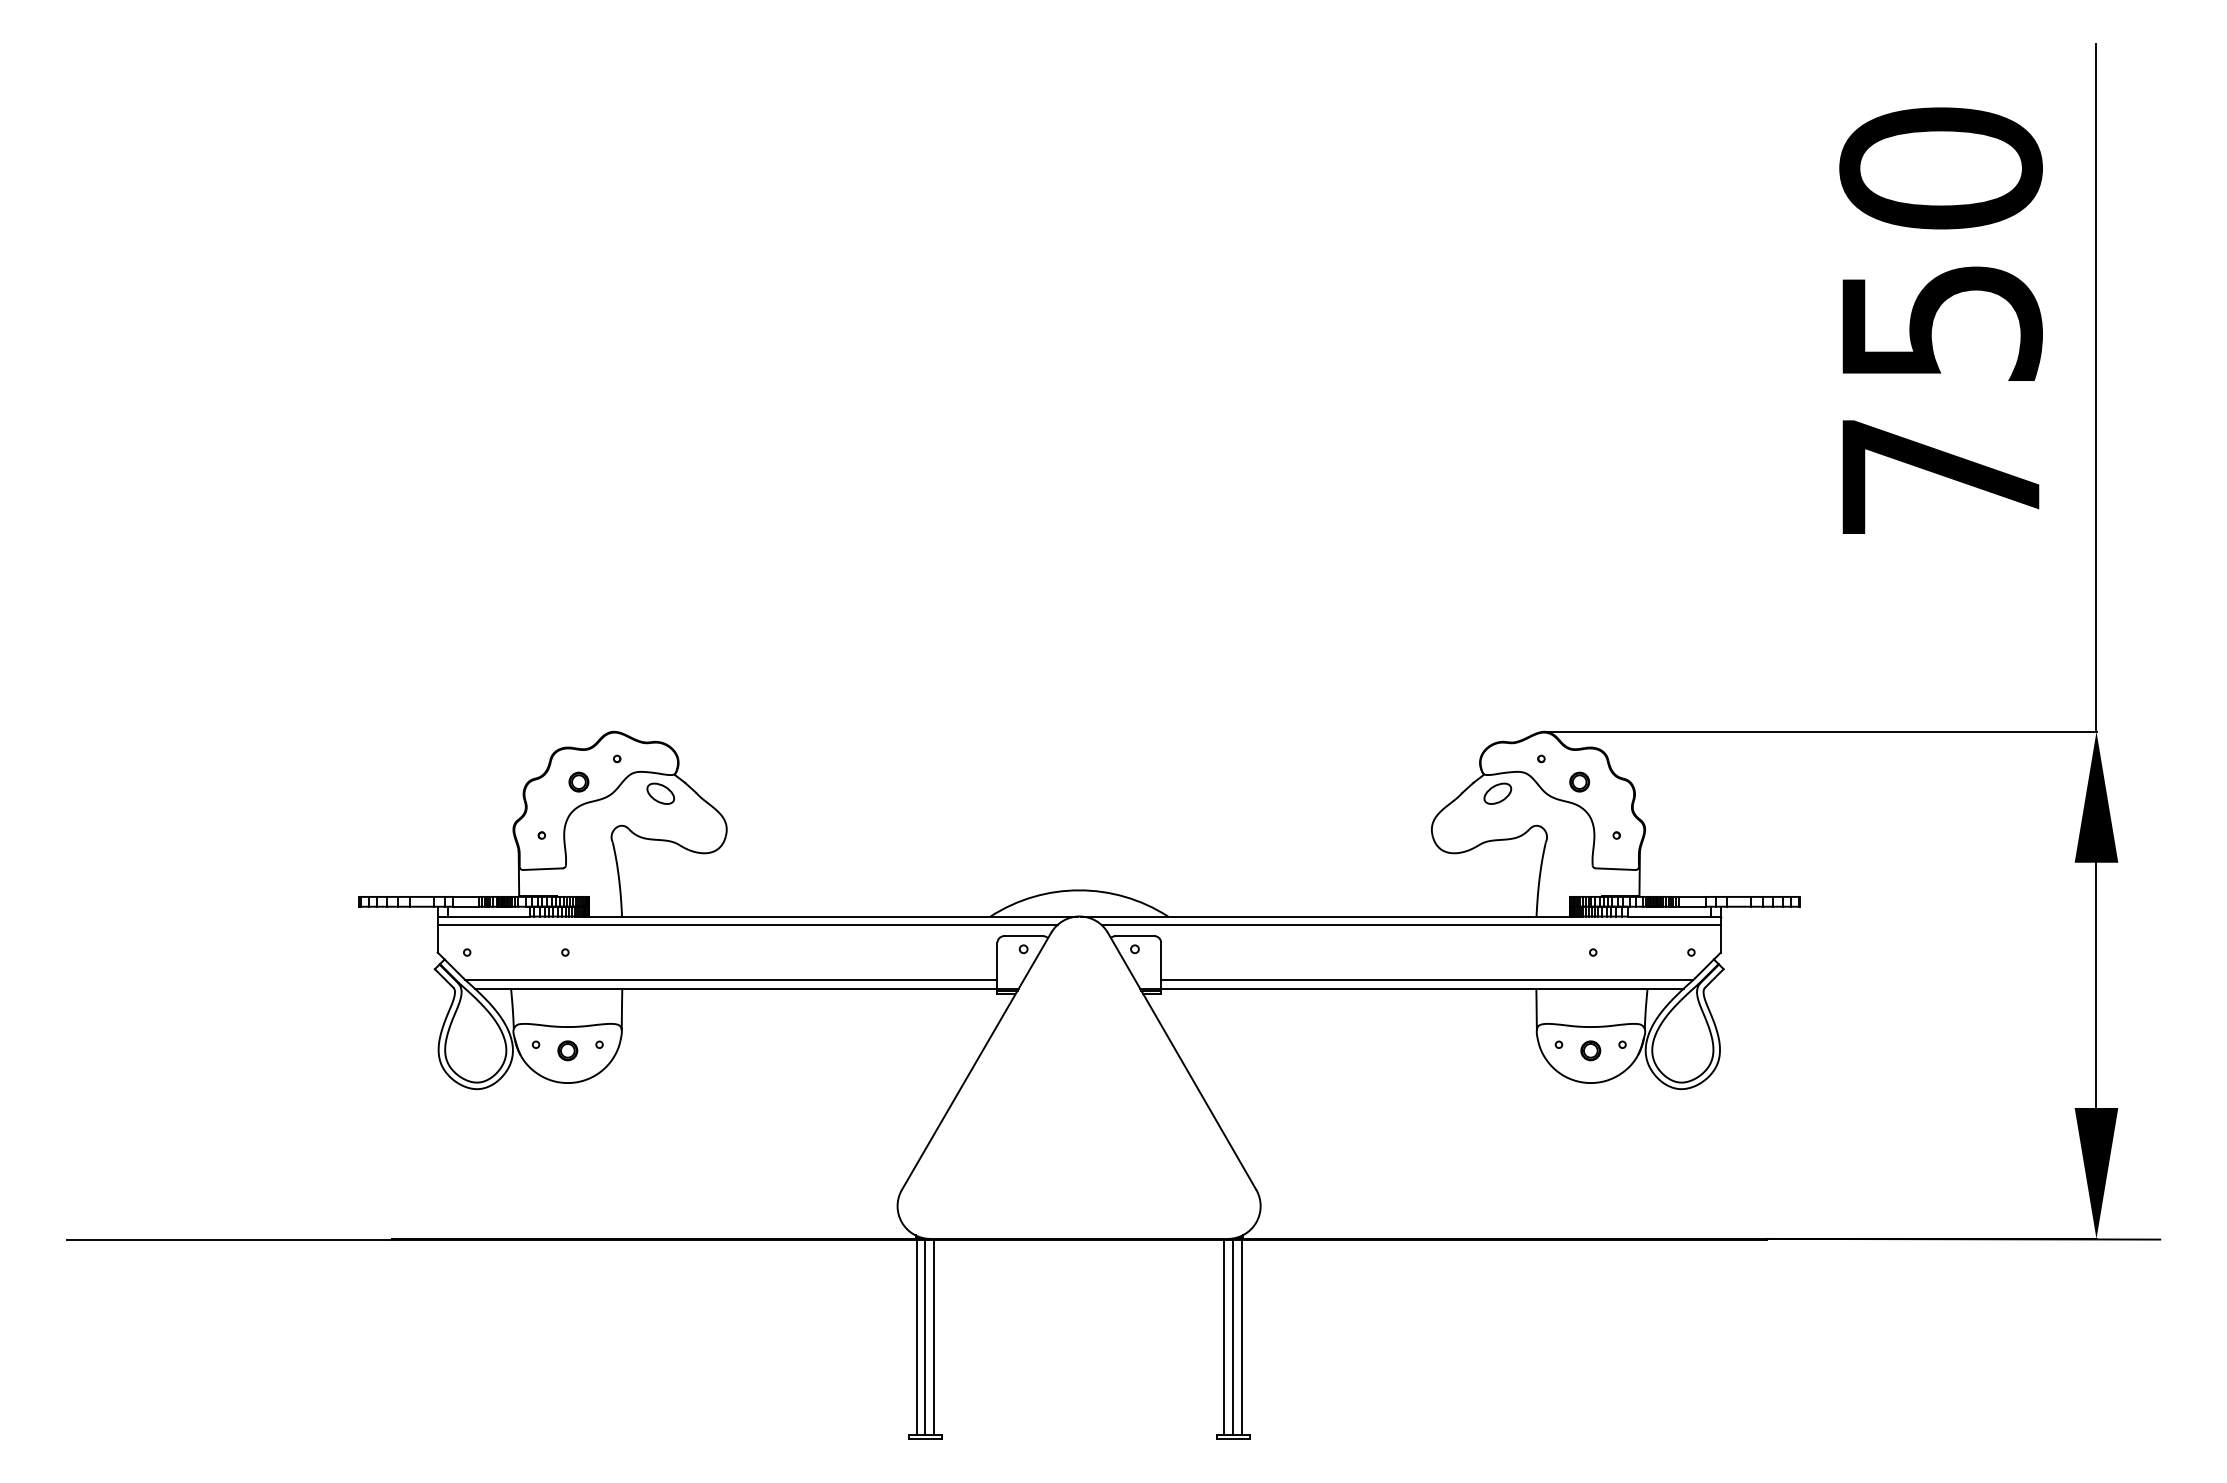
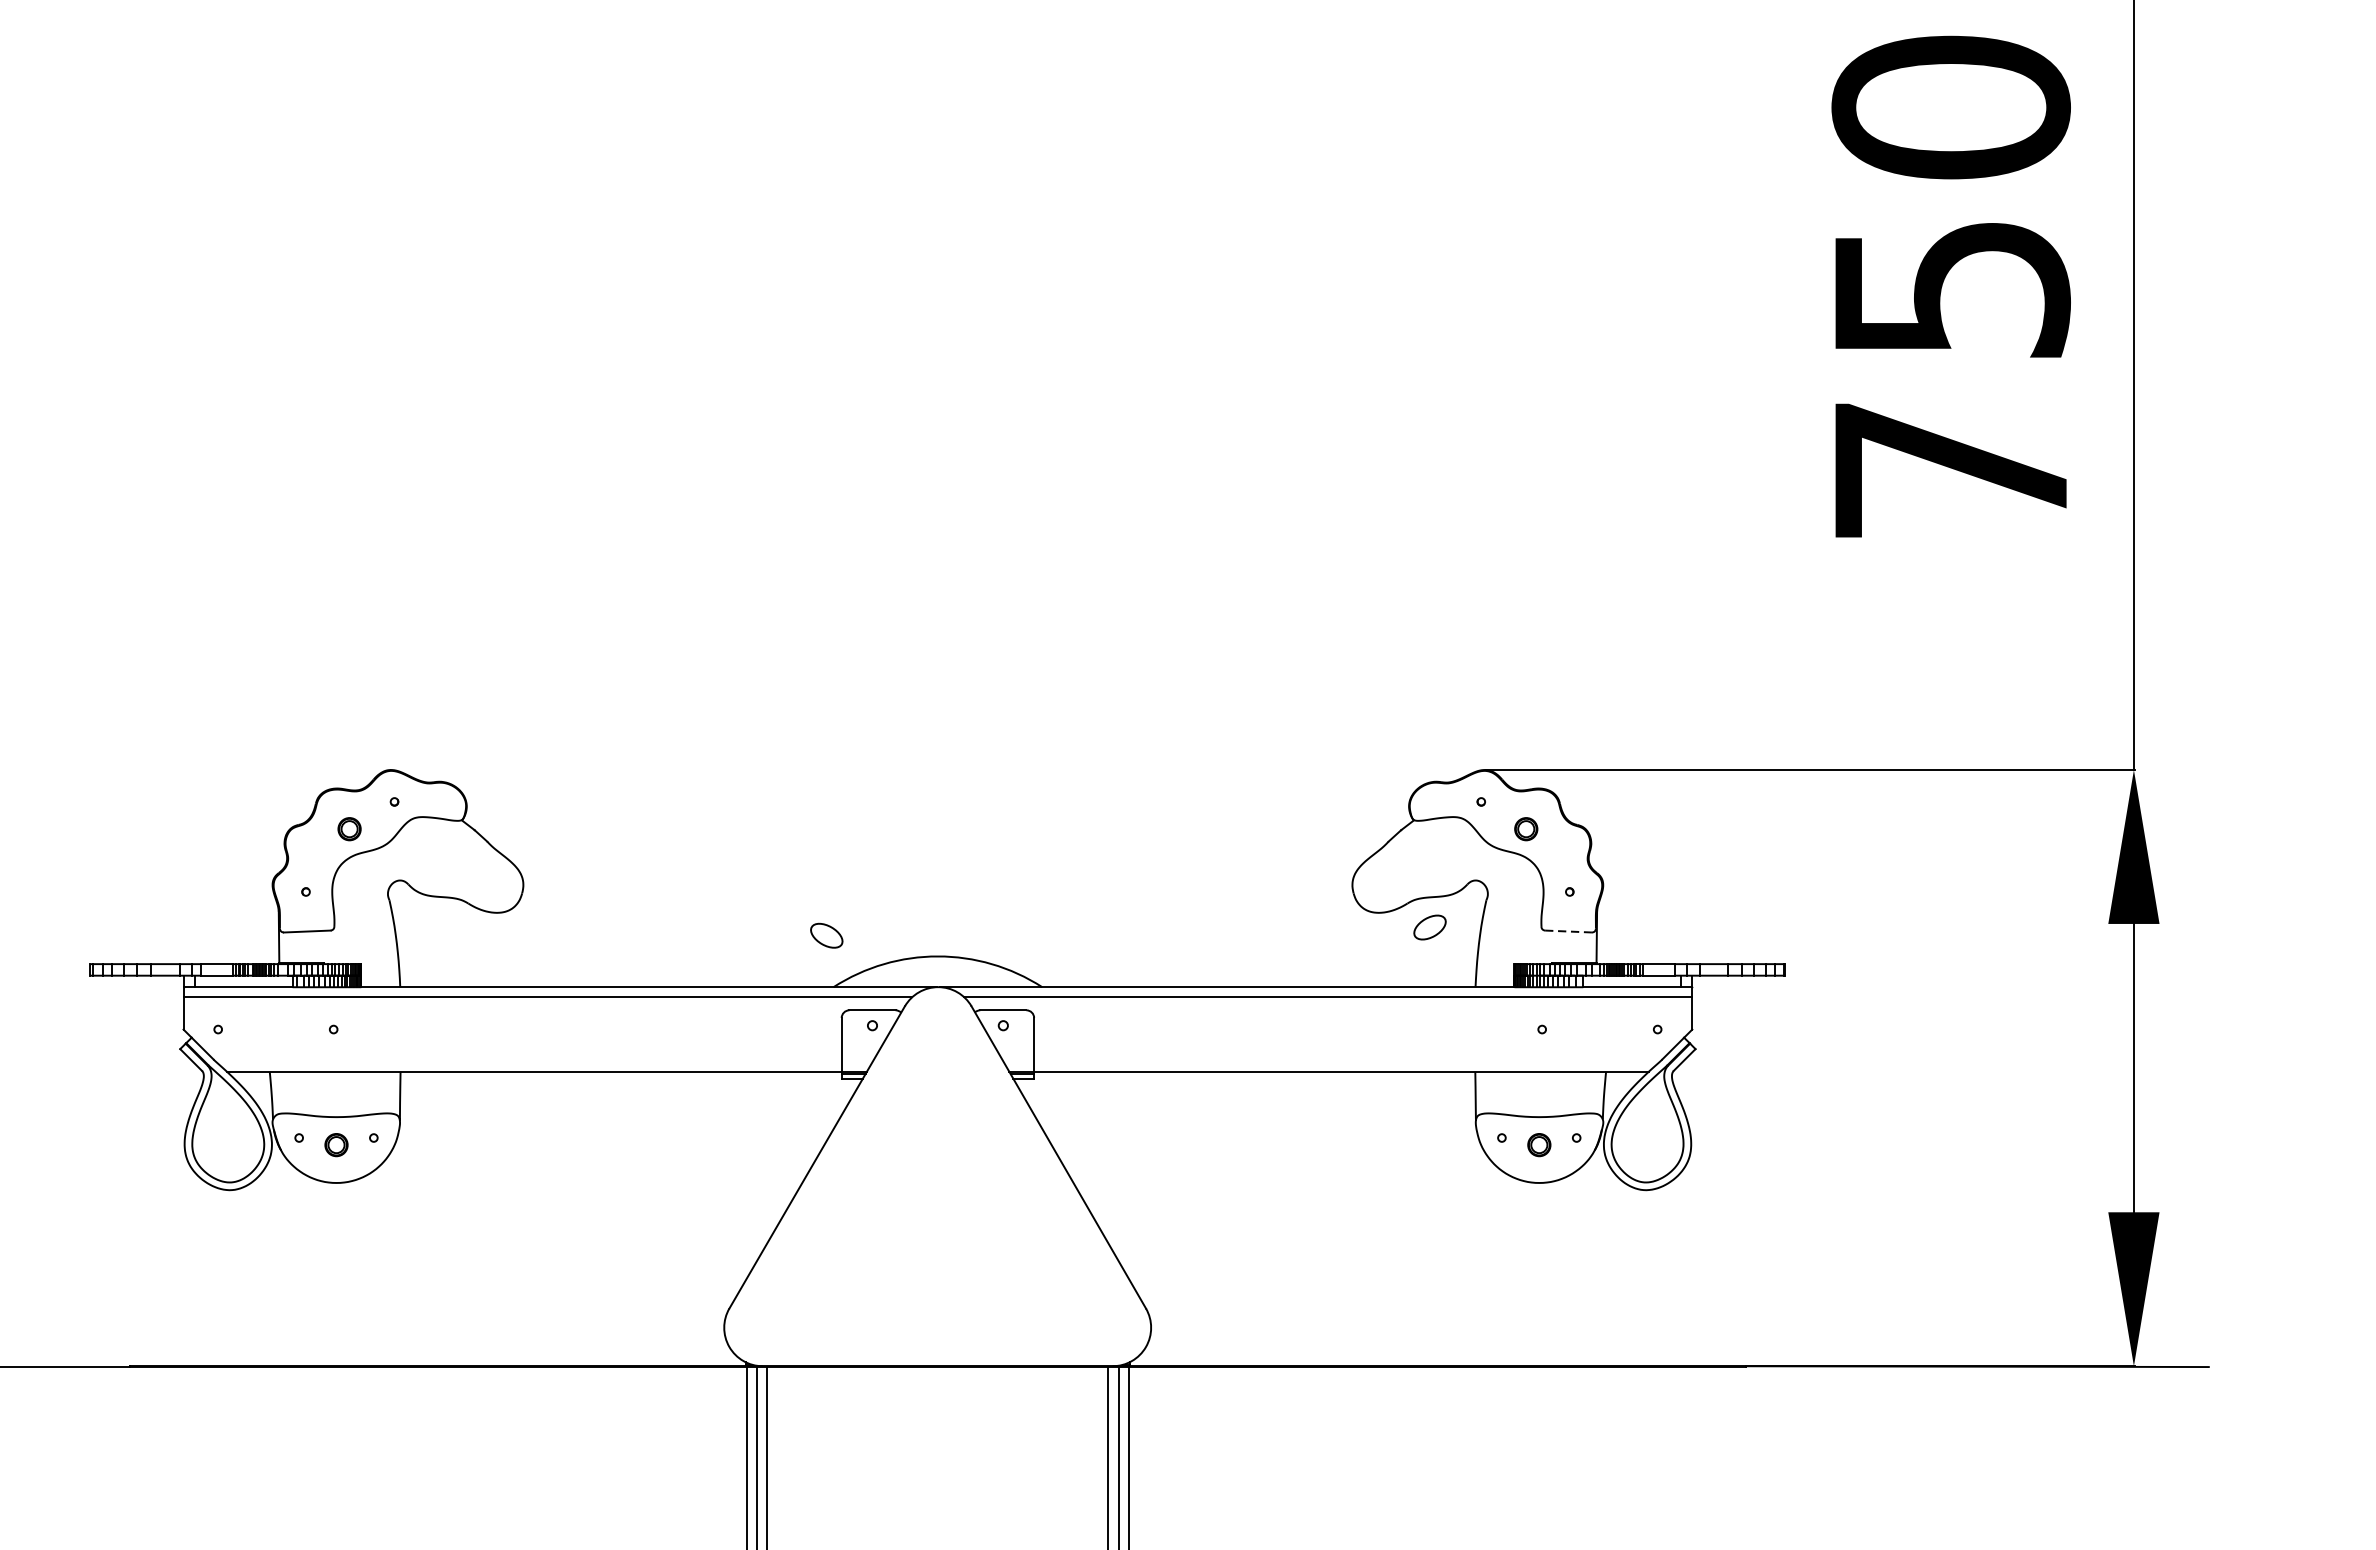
part: (660, 793) -> (826, 935), moved
part: (1497, 793) -> (1429, 927), moved
line: (1615, 869) -> (1568, 931), solid -> dashed
line: (731, 980) -> (528, 1062), removed
line: (1427, 980) -> (1347, 1062), removed

